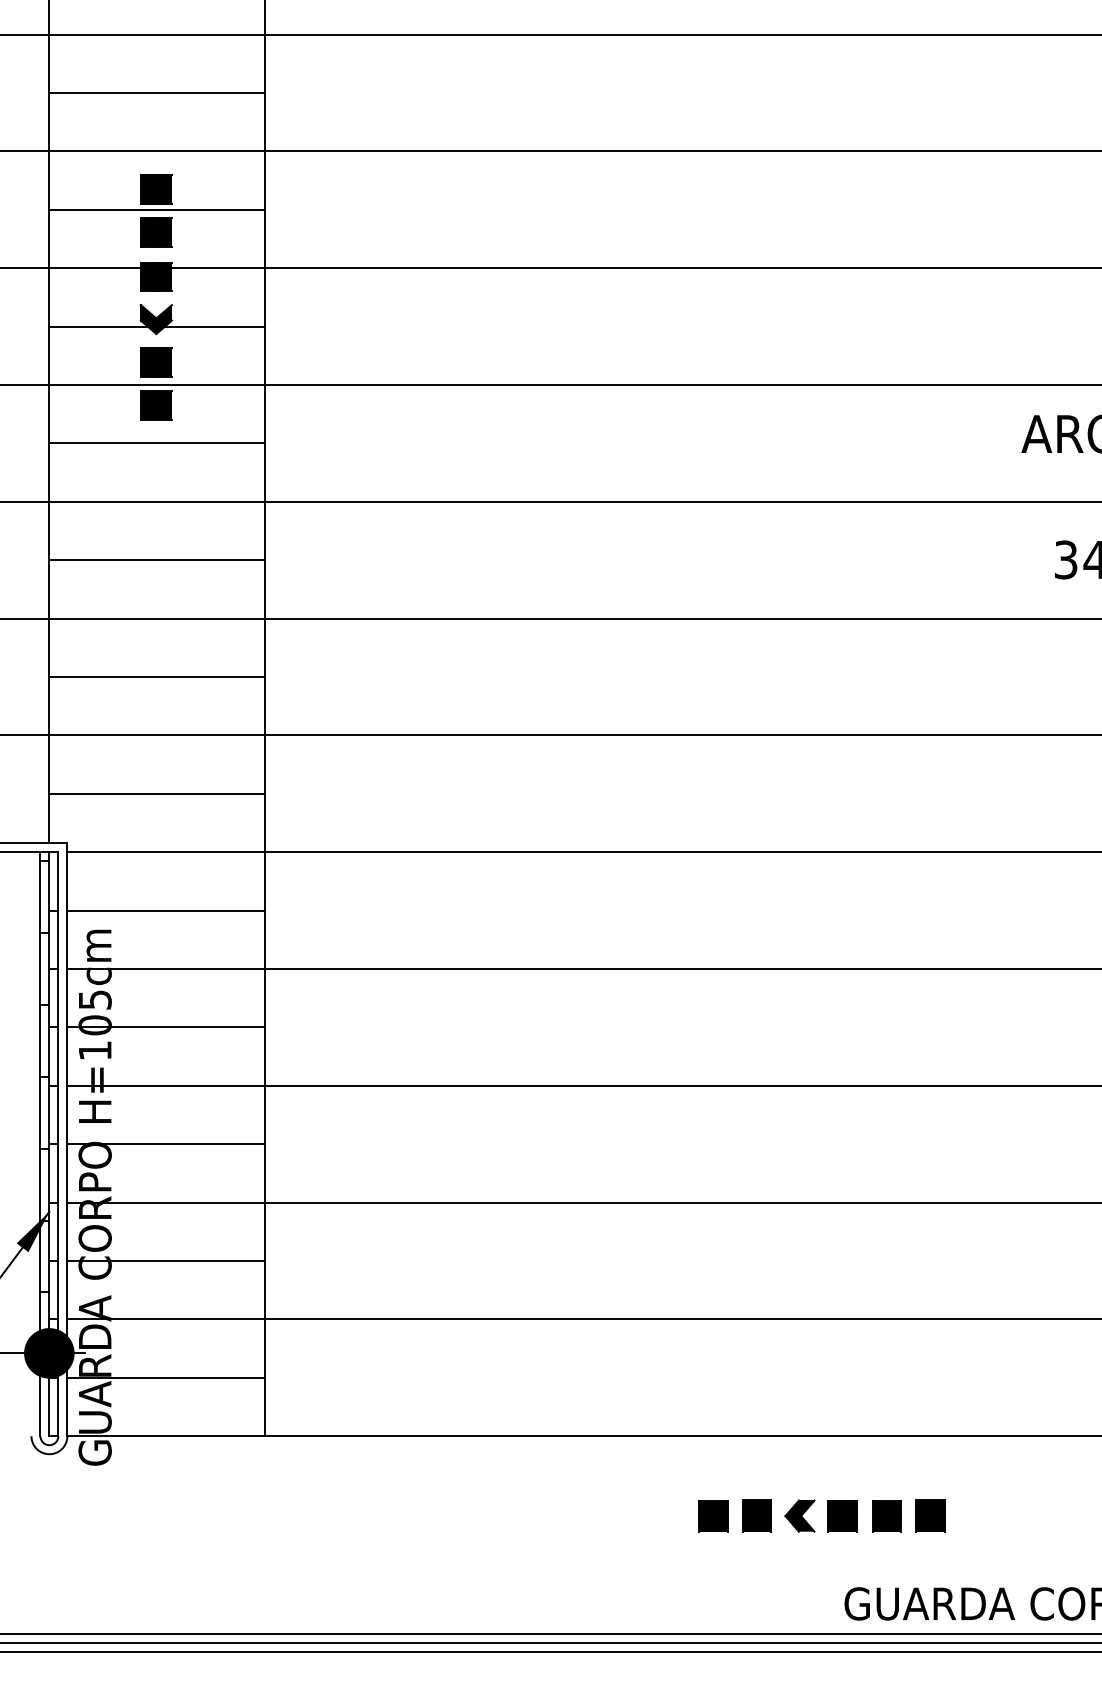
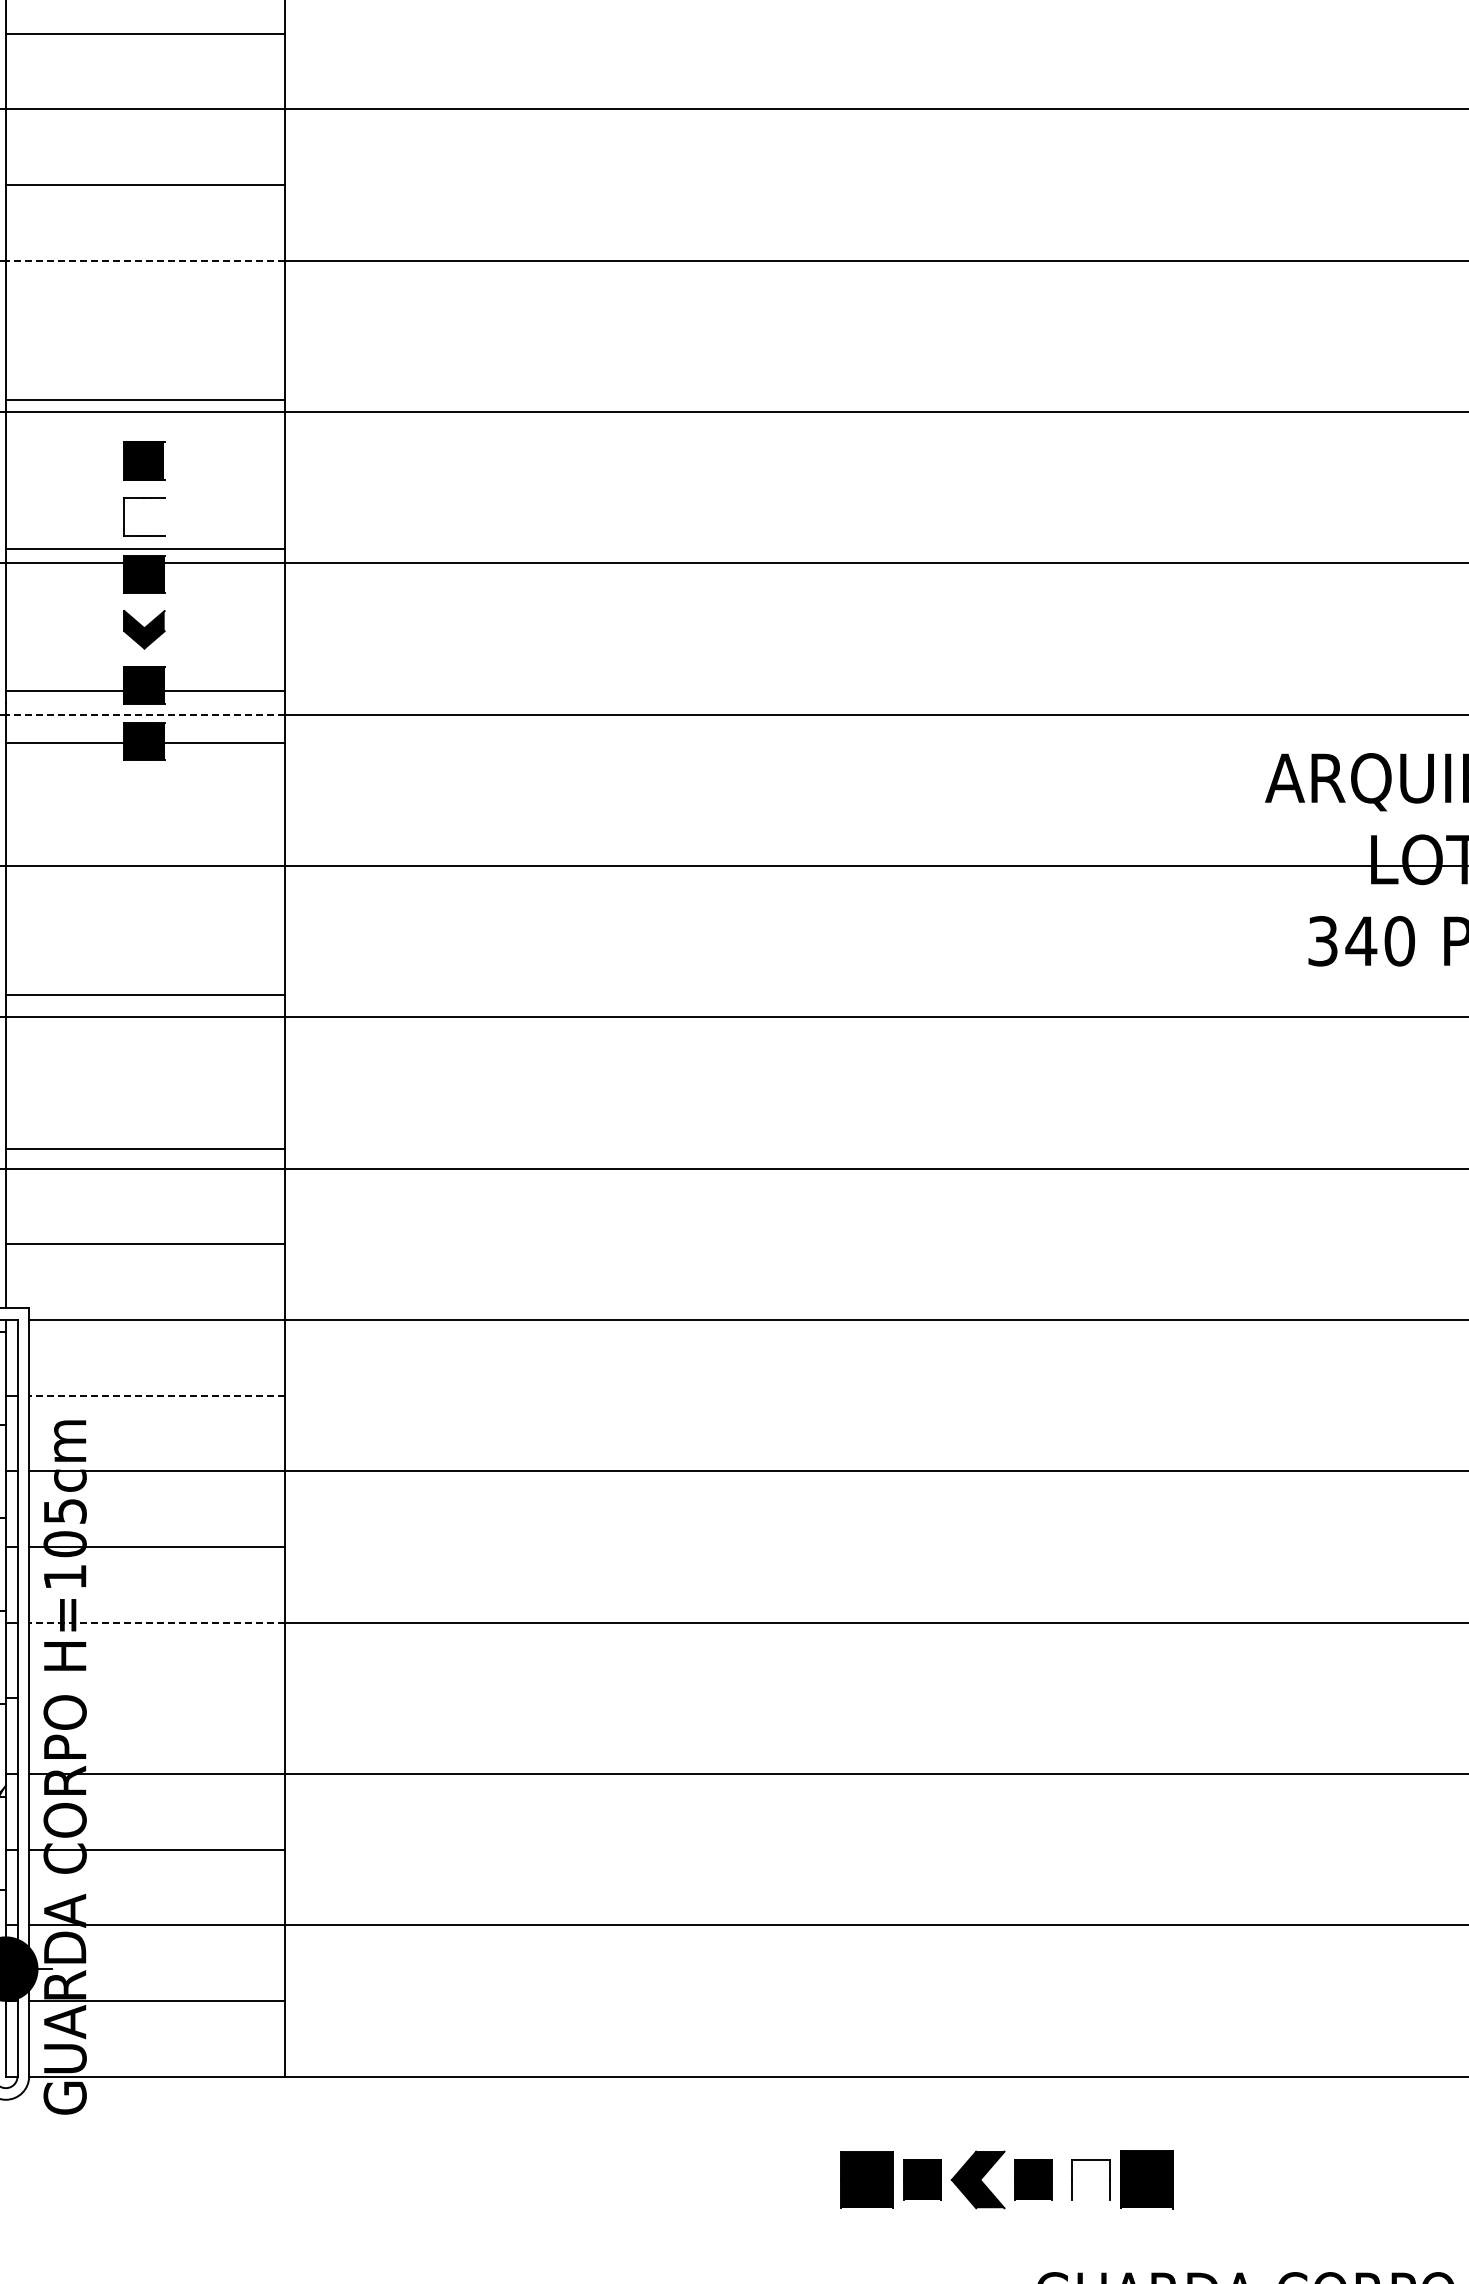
line: (157, 34) -> (145, 260), solid -> dashed
line: (157, 93) -> (145, 400), moved
line: (157, 209) -> (145, 548), moved
fill: (156, 232) -> (144, 516), removed
line: (157, 326) -> (145, 690), moved
line: (157, 384) -> (145, 714), solid -> dashed
line: (157, 443) -> (145, 743), moved
line: (157, 560) -> (145, 994), moved
line: (157, 676) -> (145, 1148), moved
line: (165, 910) -> (156, 1395), solid -> dashed
line: (165, 1085) -> (156, 1622), solid -> dashed
line: (166, 1144) -> (157, 1698), removed
part: (713, 1515) -> (866, 2179), size x1.4
part: (800, 1515) -> (978, 2179), size x1.4
fill: (886, 1515) -> (1090, 2179), removed
part: (929, 1515) -> (1146, 2179), size x1.4

